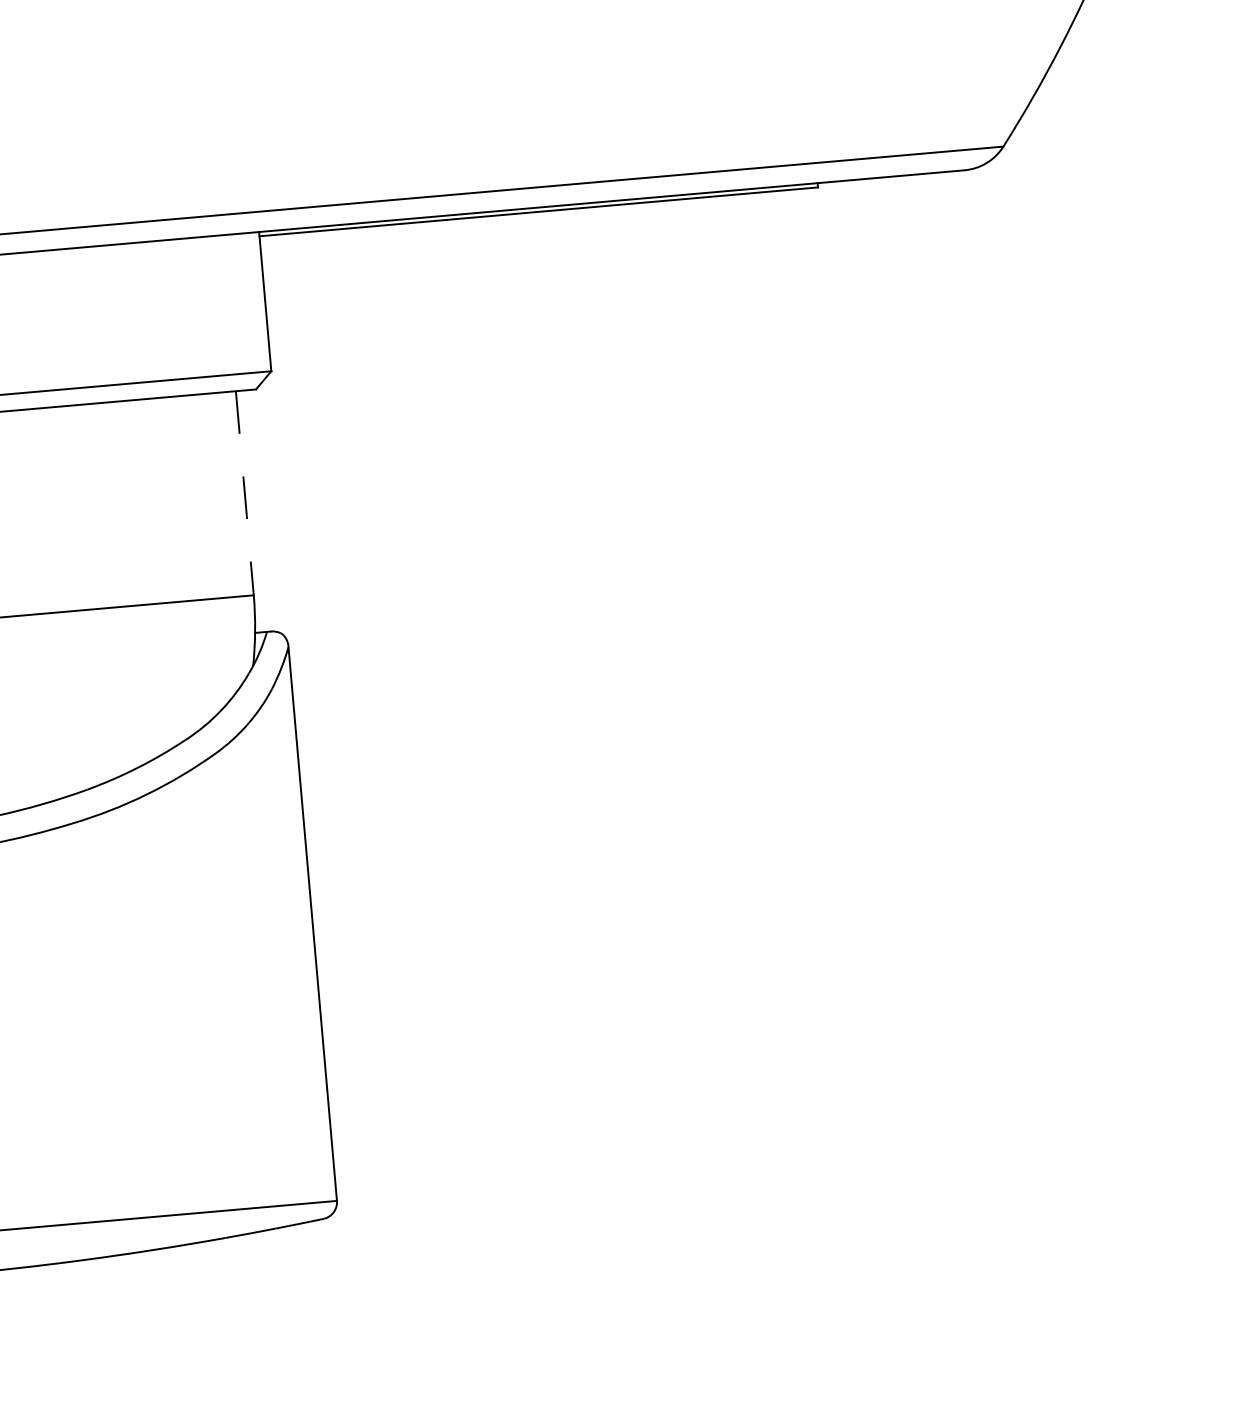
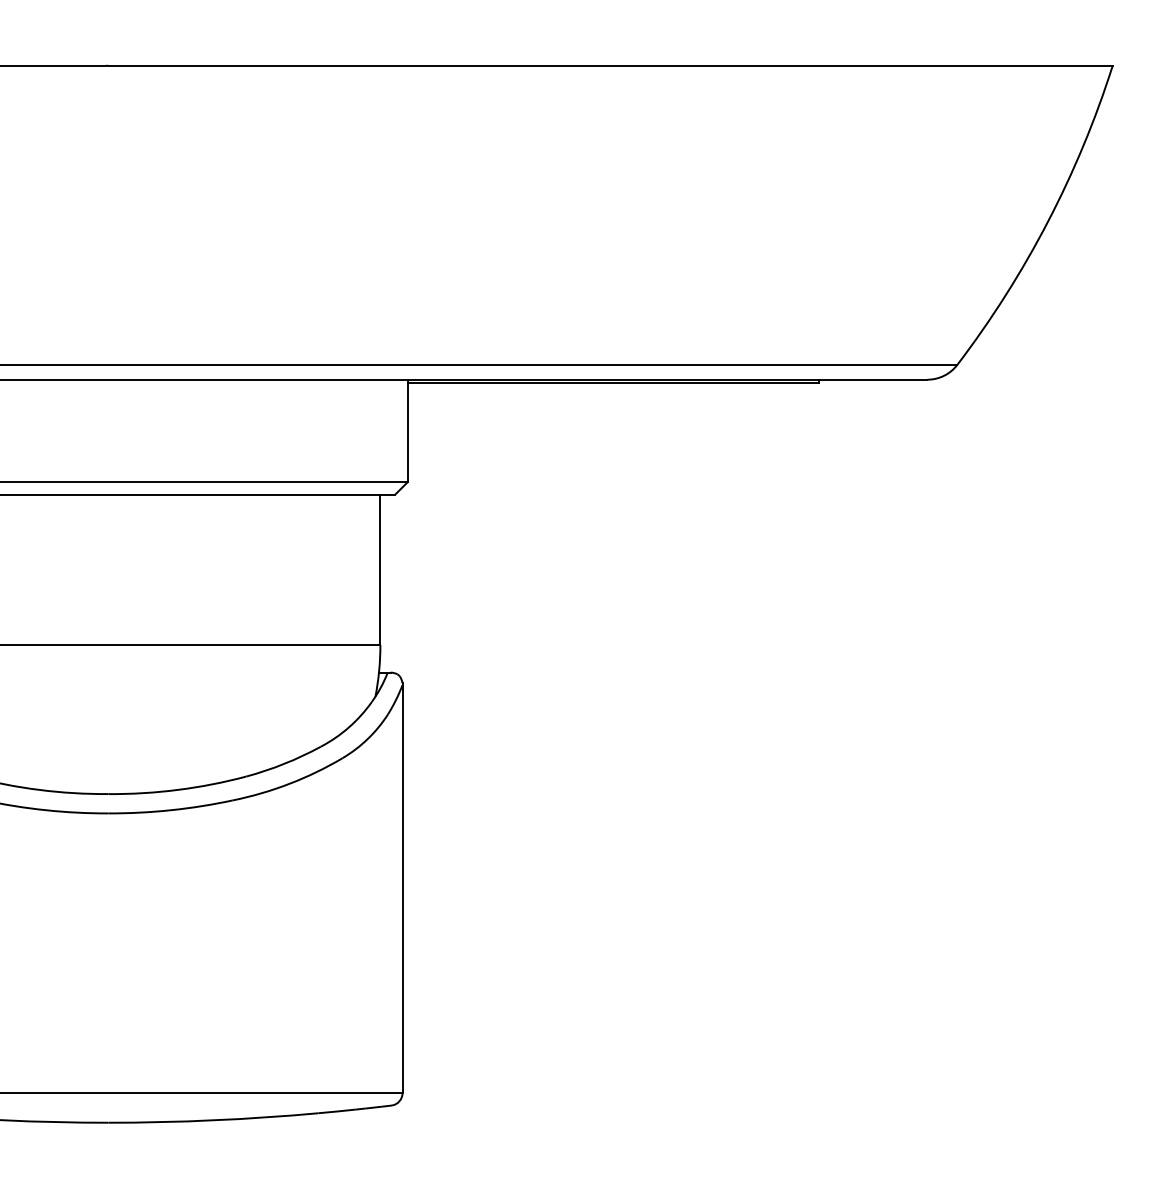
line: (245, 494) -> (380, 570), dashed -> solid

